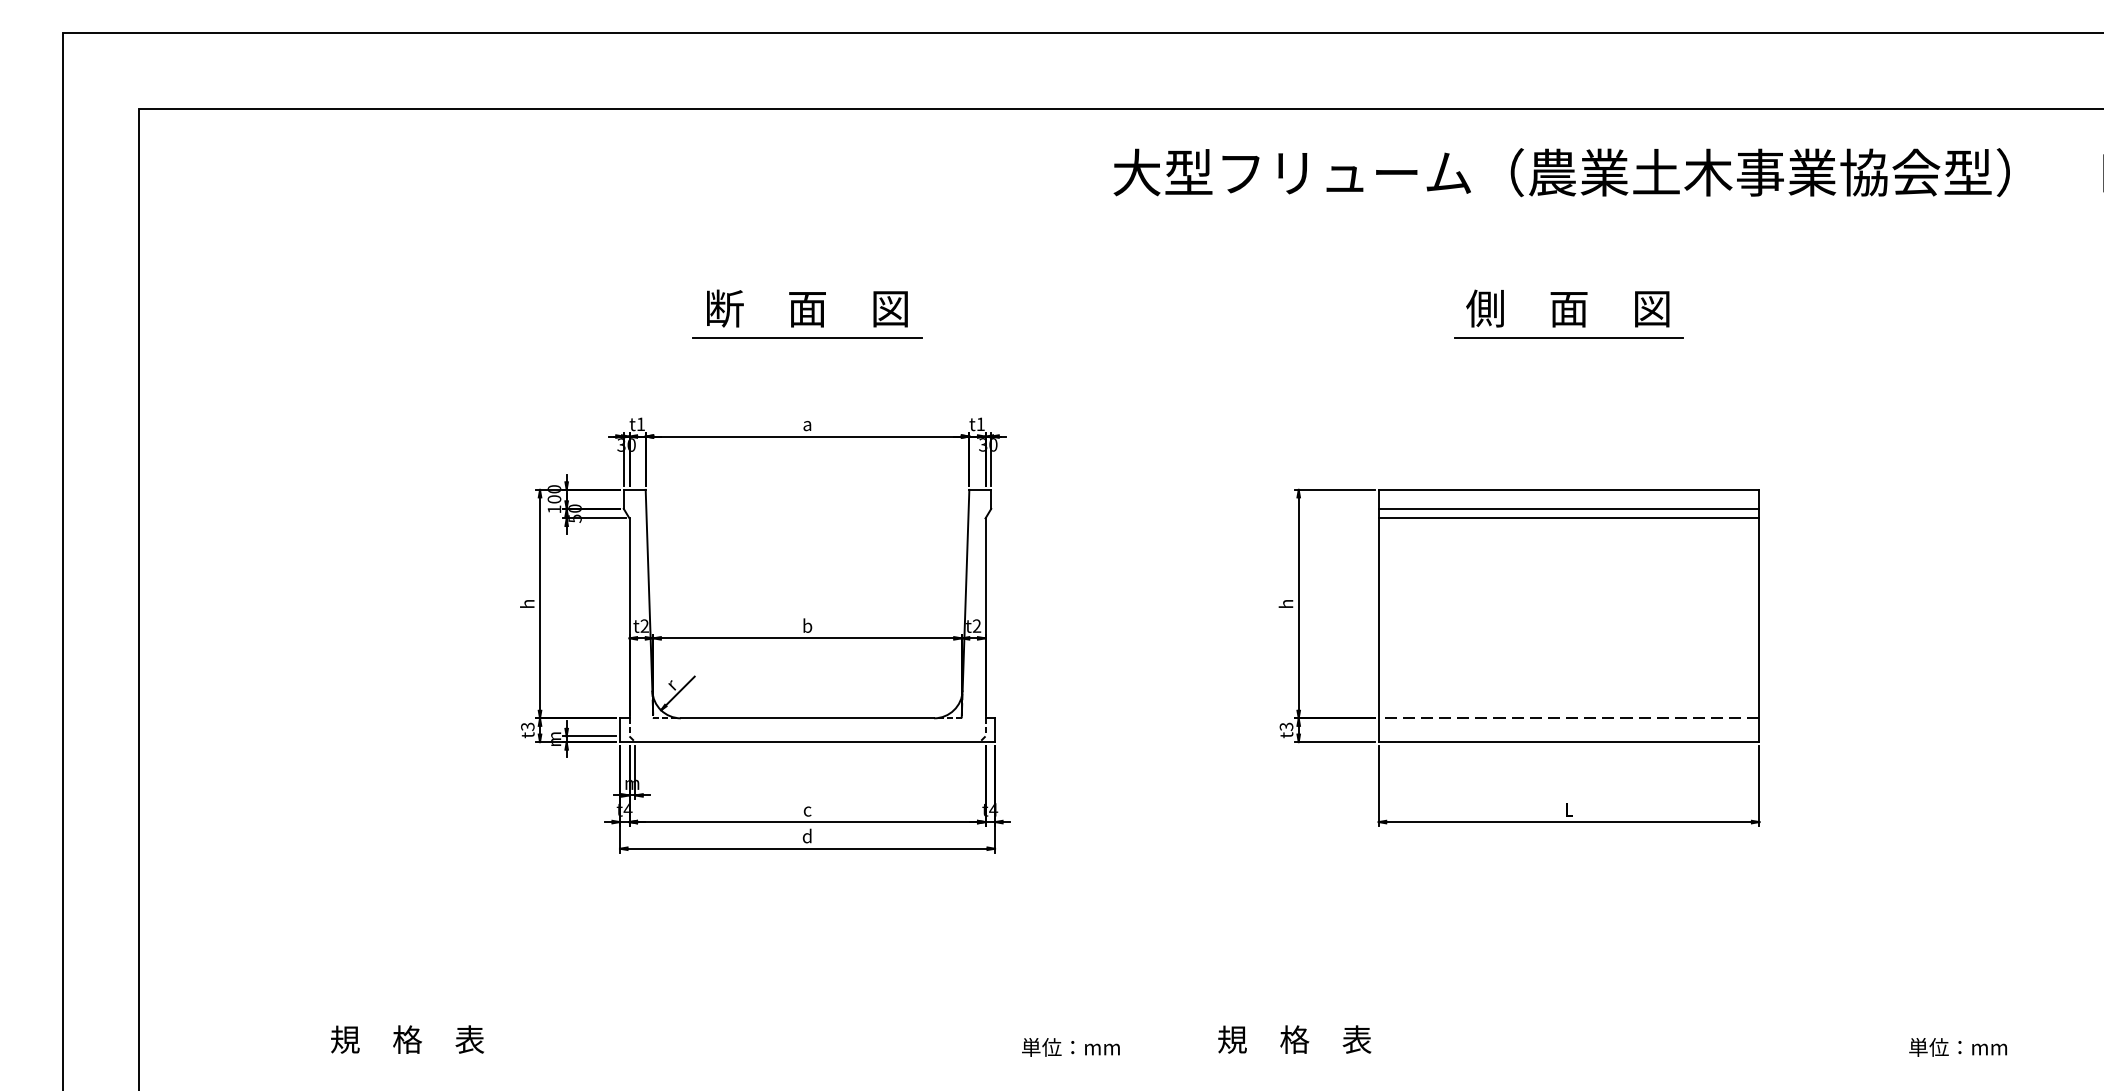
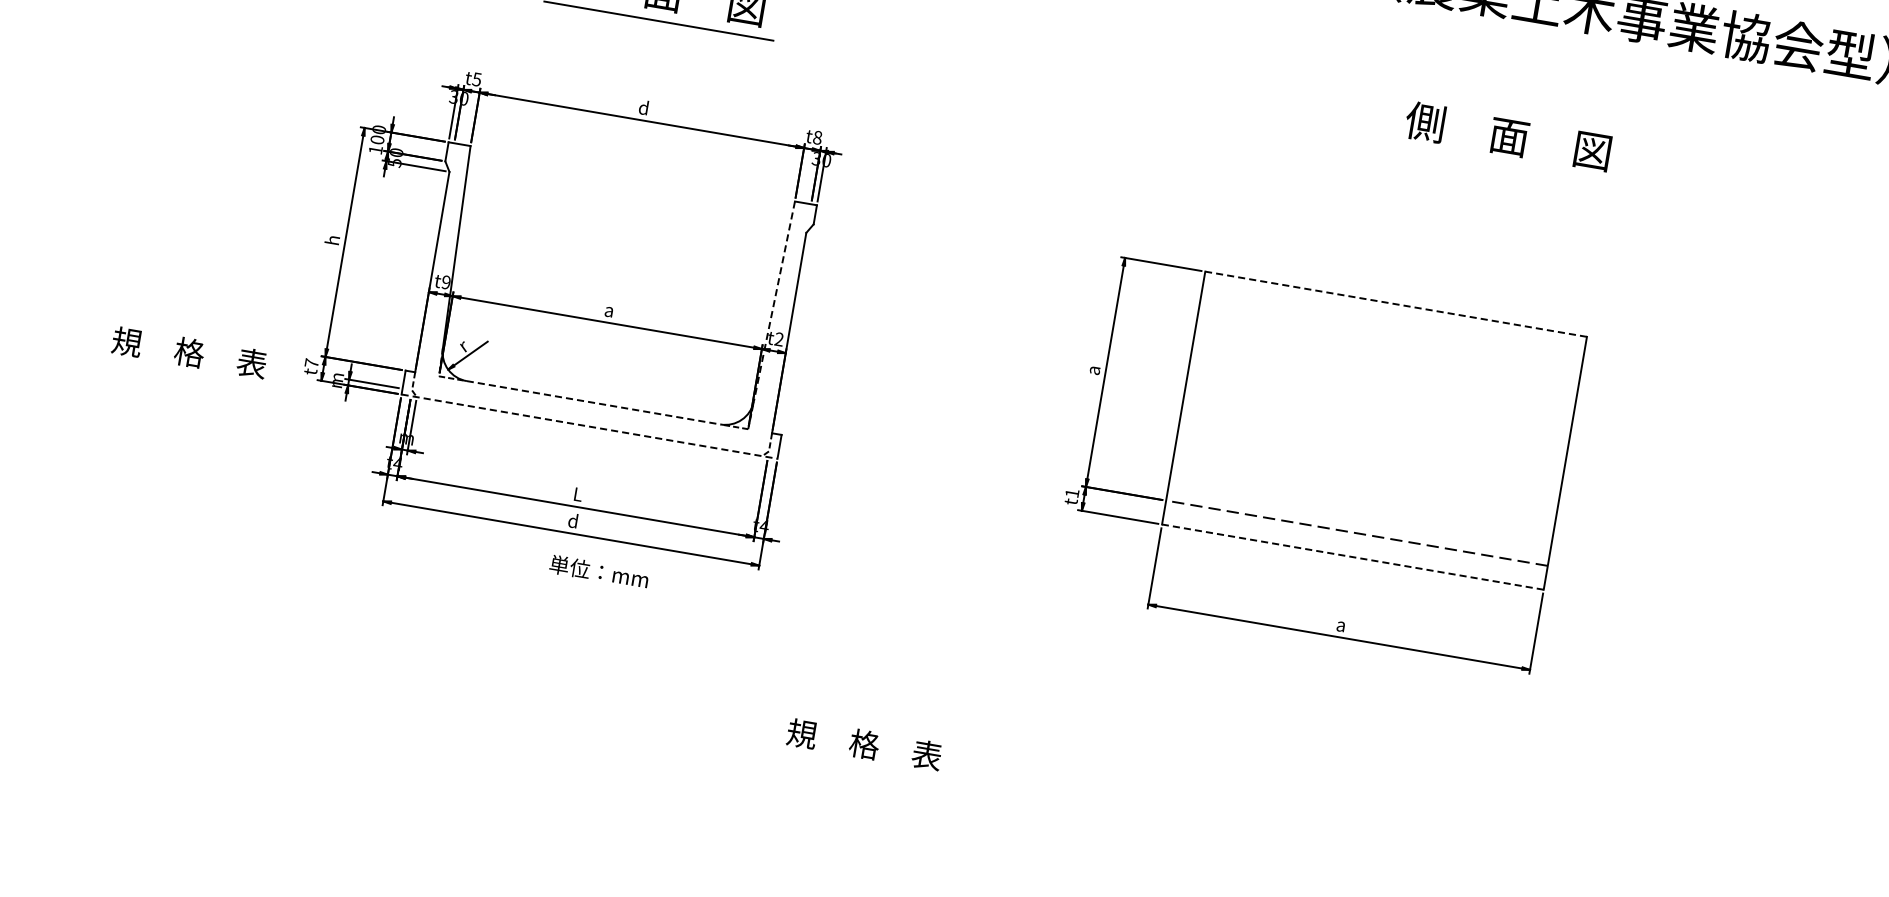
text: (1567, 308) -> (1507, 136), moved
line: (1568, 337) -> (1421, 151), removed
text: (806, 423) -> (643, 107), a -> d
text: (640, 424) -> (476, 79), t1 -> t5
text: (980, 424) -> (817, 137), t1 -> t8
line: (1568, 489) -> (1395, 303), solid -> dashed
line: (1568, 508) -> (1392, 322), removed
line: (1568, 518) -> (1390, 332), removed
line: (965, 590) -> (773, 301), solid -> dashed
text: (1285, 604) -> (1092, 370), h -> a
text: (807, 625) -> (609, 309), b -> a
text: (644, 626) -> (445, 282), t2 -> t9
line: (807, 718) -> (593, 402), solid -> dashed
text: (527, 726) -> (311, 363), t3 -> t7
text: (1286, 726) -> (1072, 493), t3 -> t1
line: (807, 742) -> (589, 427), solid -> dashed
line: (1568, 742) -> (1352, 557), solid -> dashed
text: (807, 809) -> (577, 494), c -> L
text: (1568, 809) -> (1340, 624), L -> a
text: (407, 1039) -> (189, 352), moved
text: (1294, 1039) -> (864, 744), moved
text: (1070, 1047) -> (598, 572), moved

